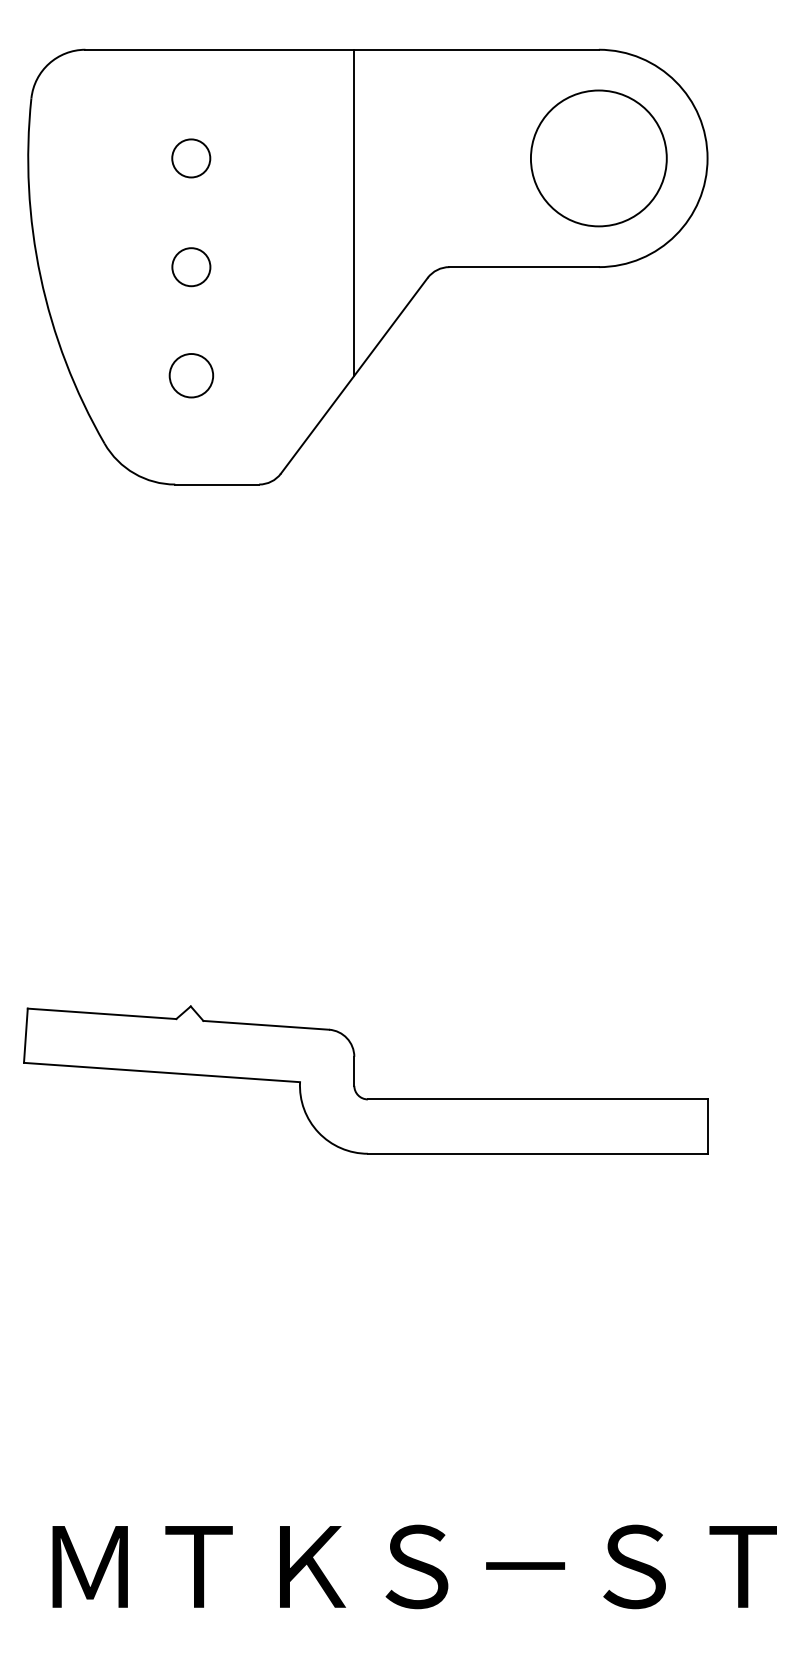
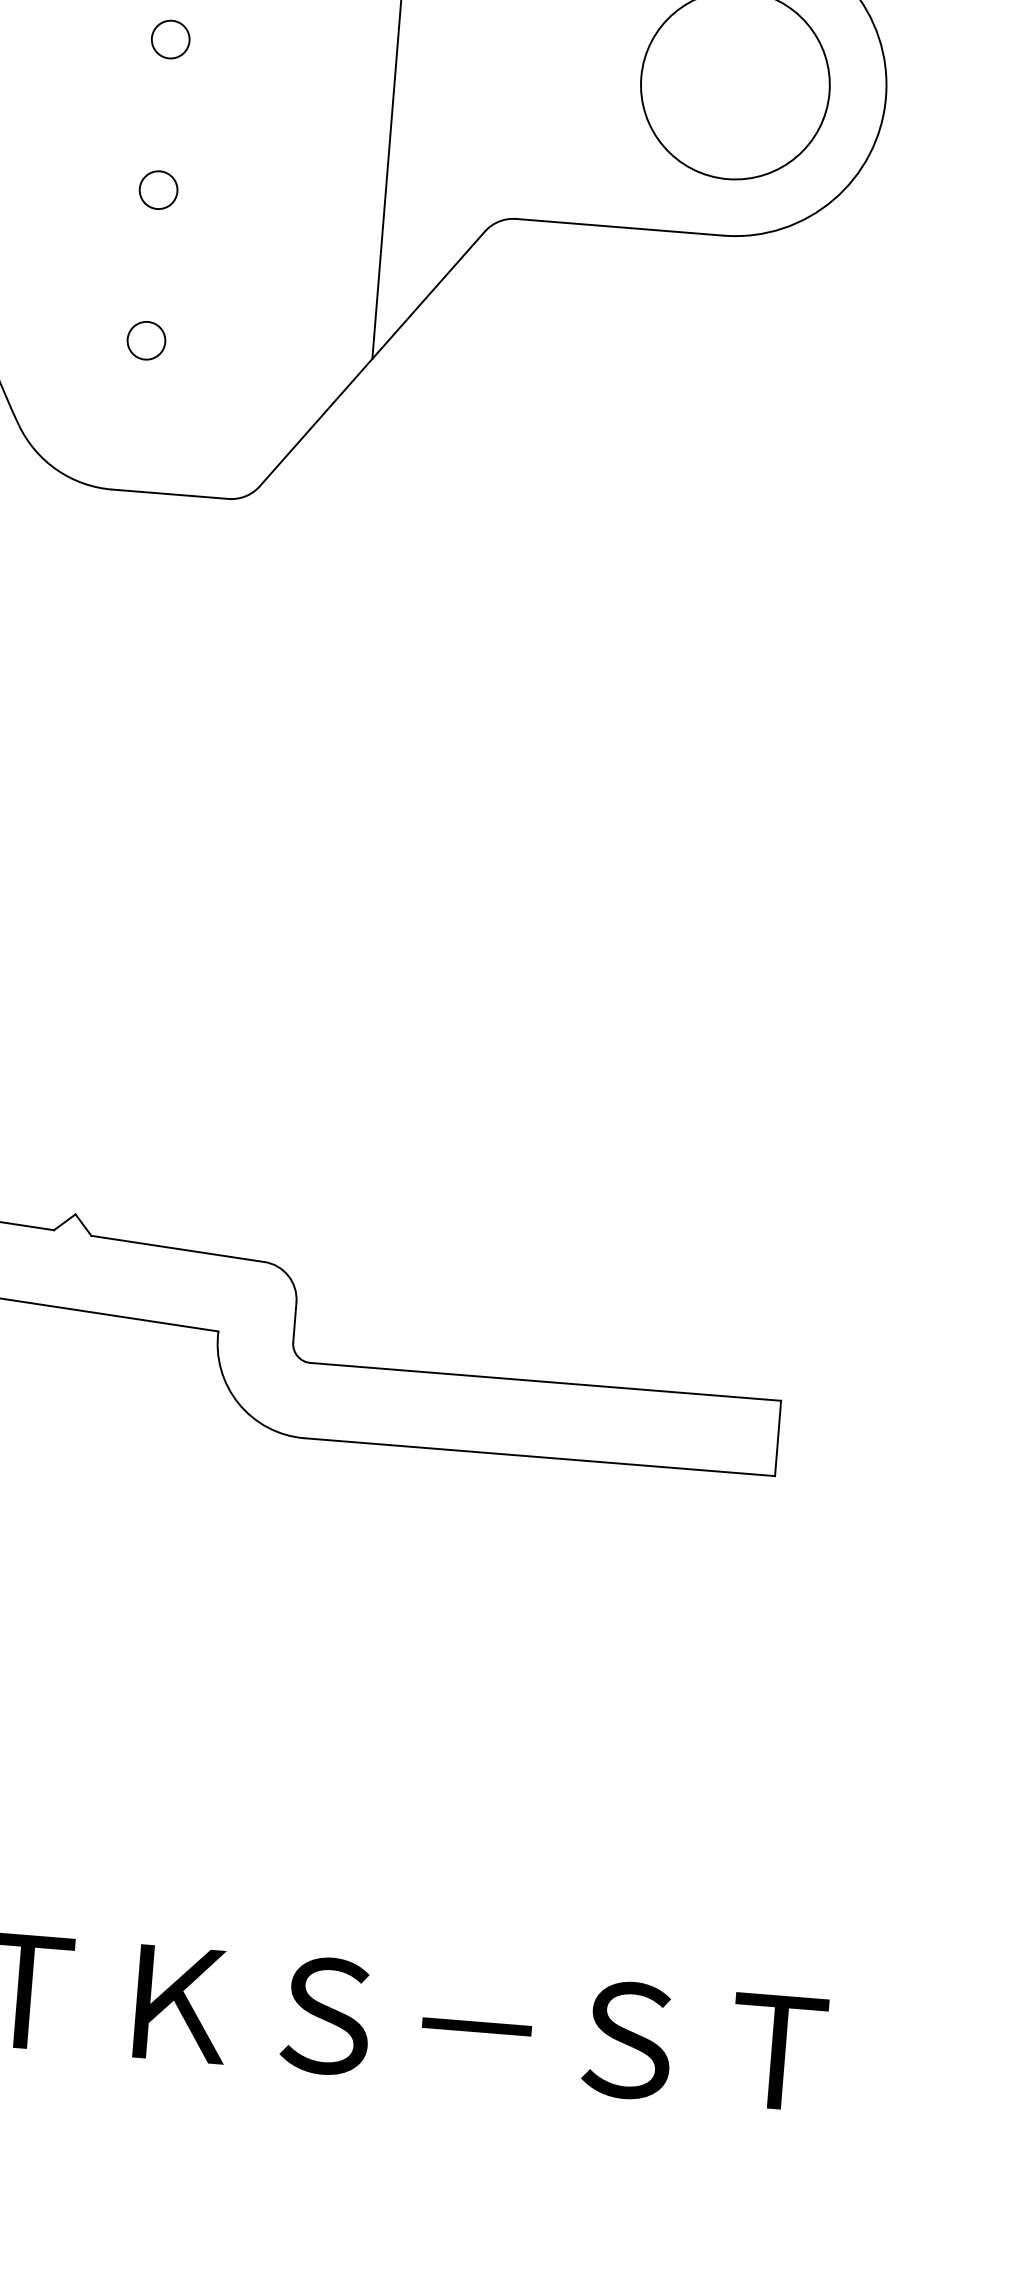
circle: (190, 158) -> (169, 39), size x0.71
circle: (190, 266) -> (157, 189), size x0.71
circle: (190, 375) -> (145, 340), size x0.62

